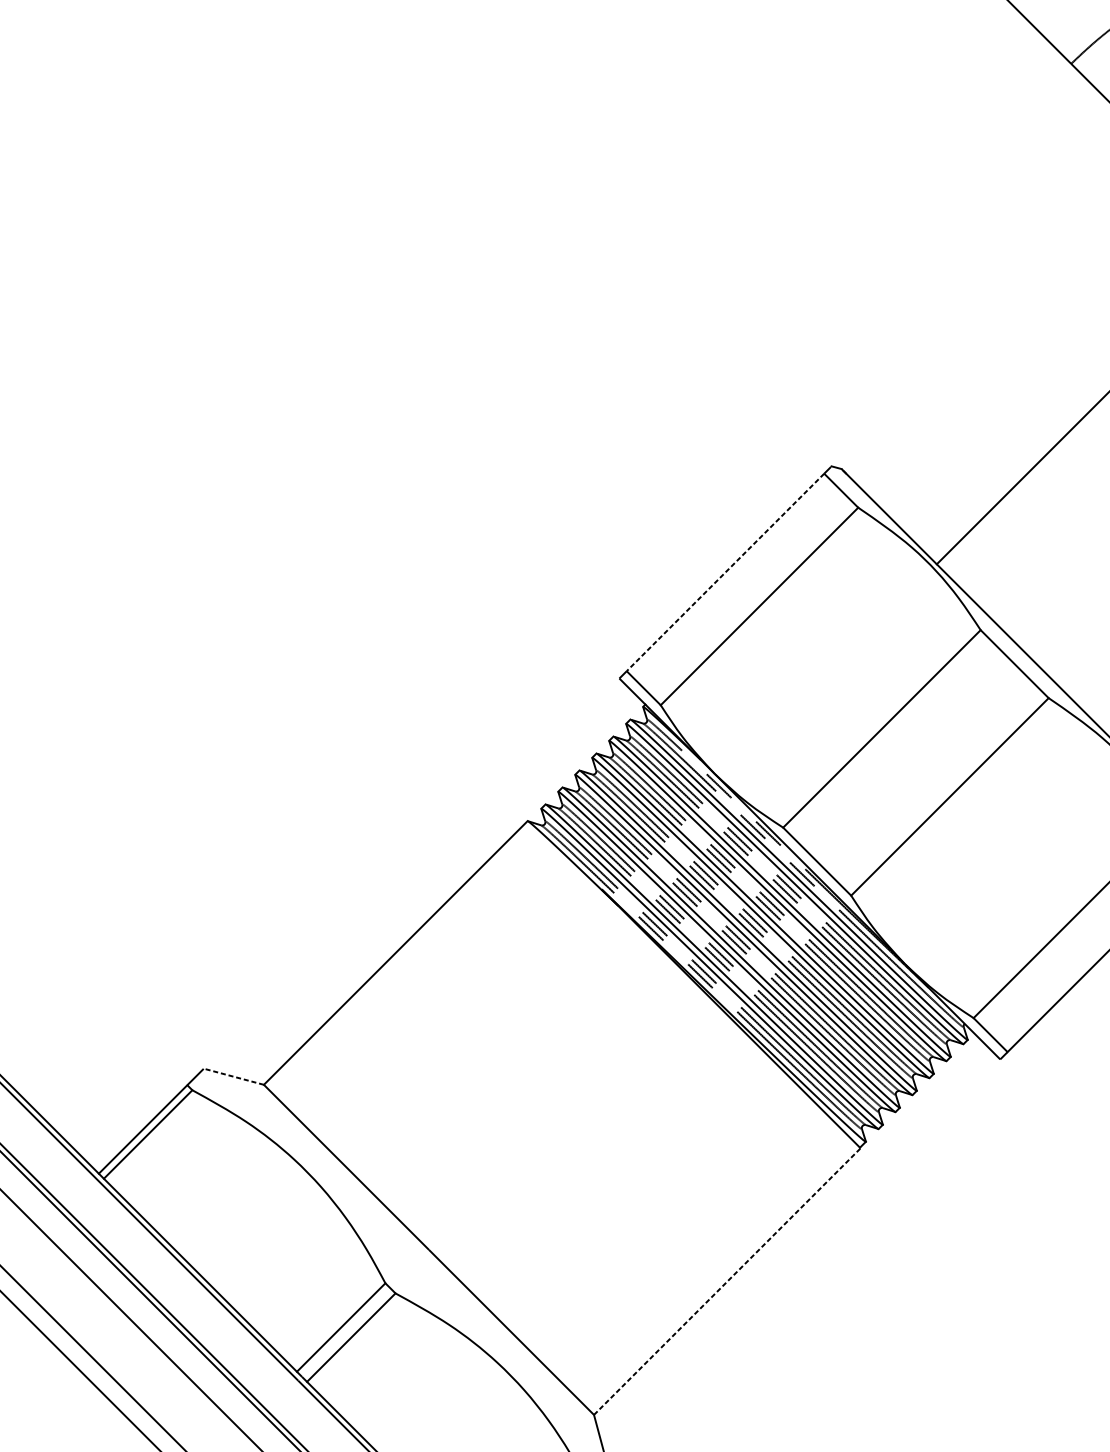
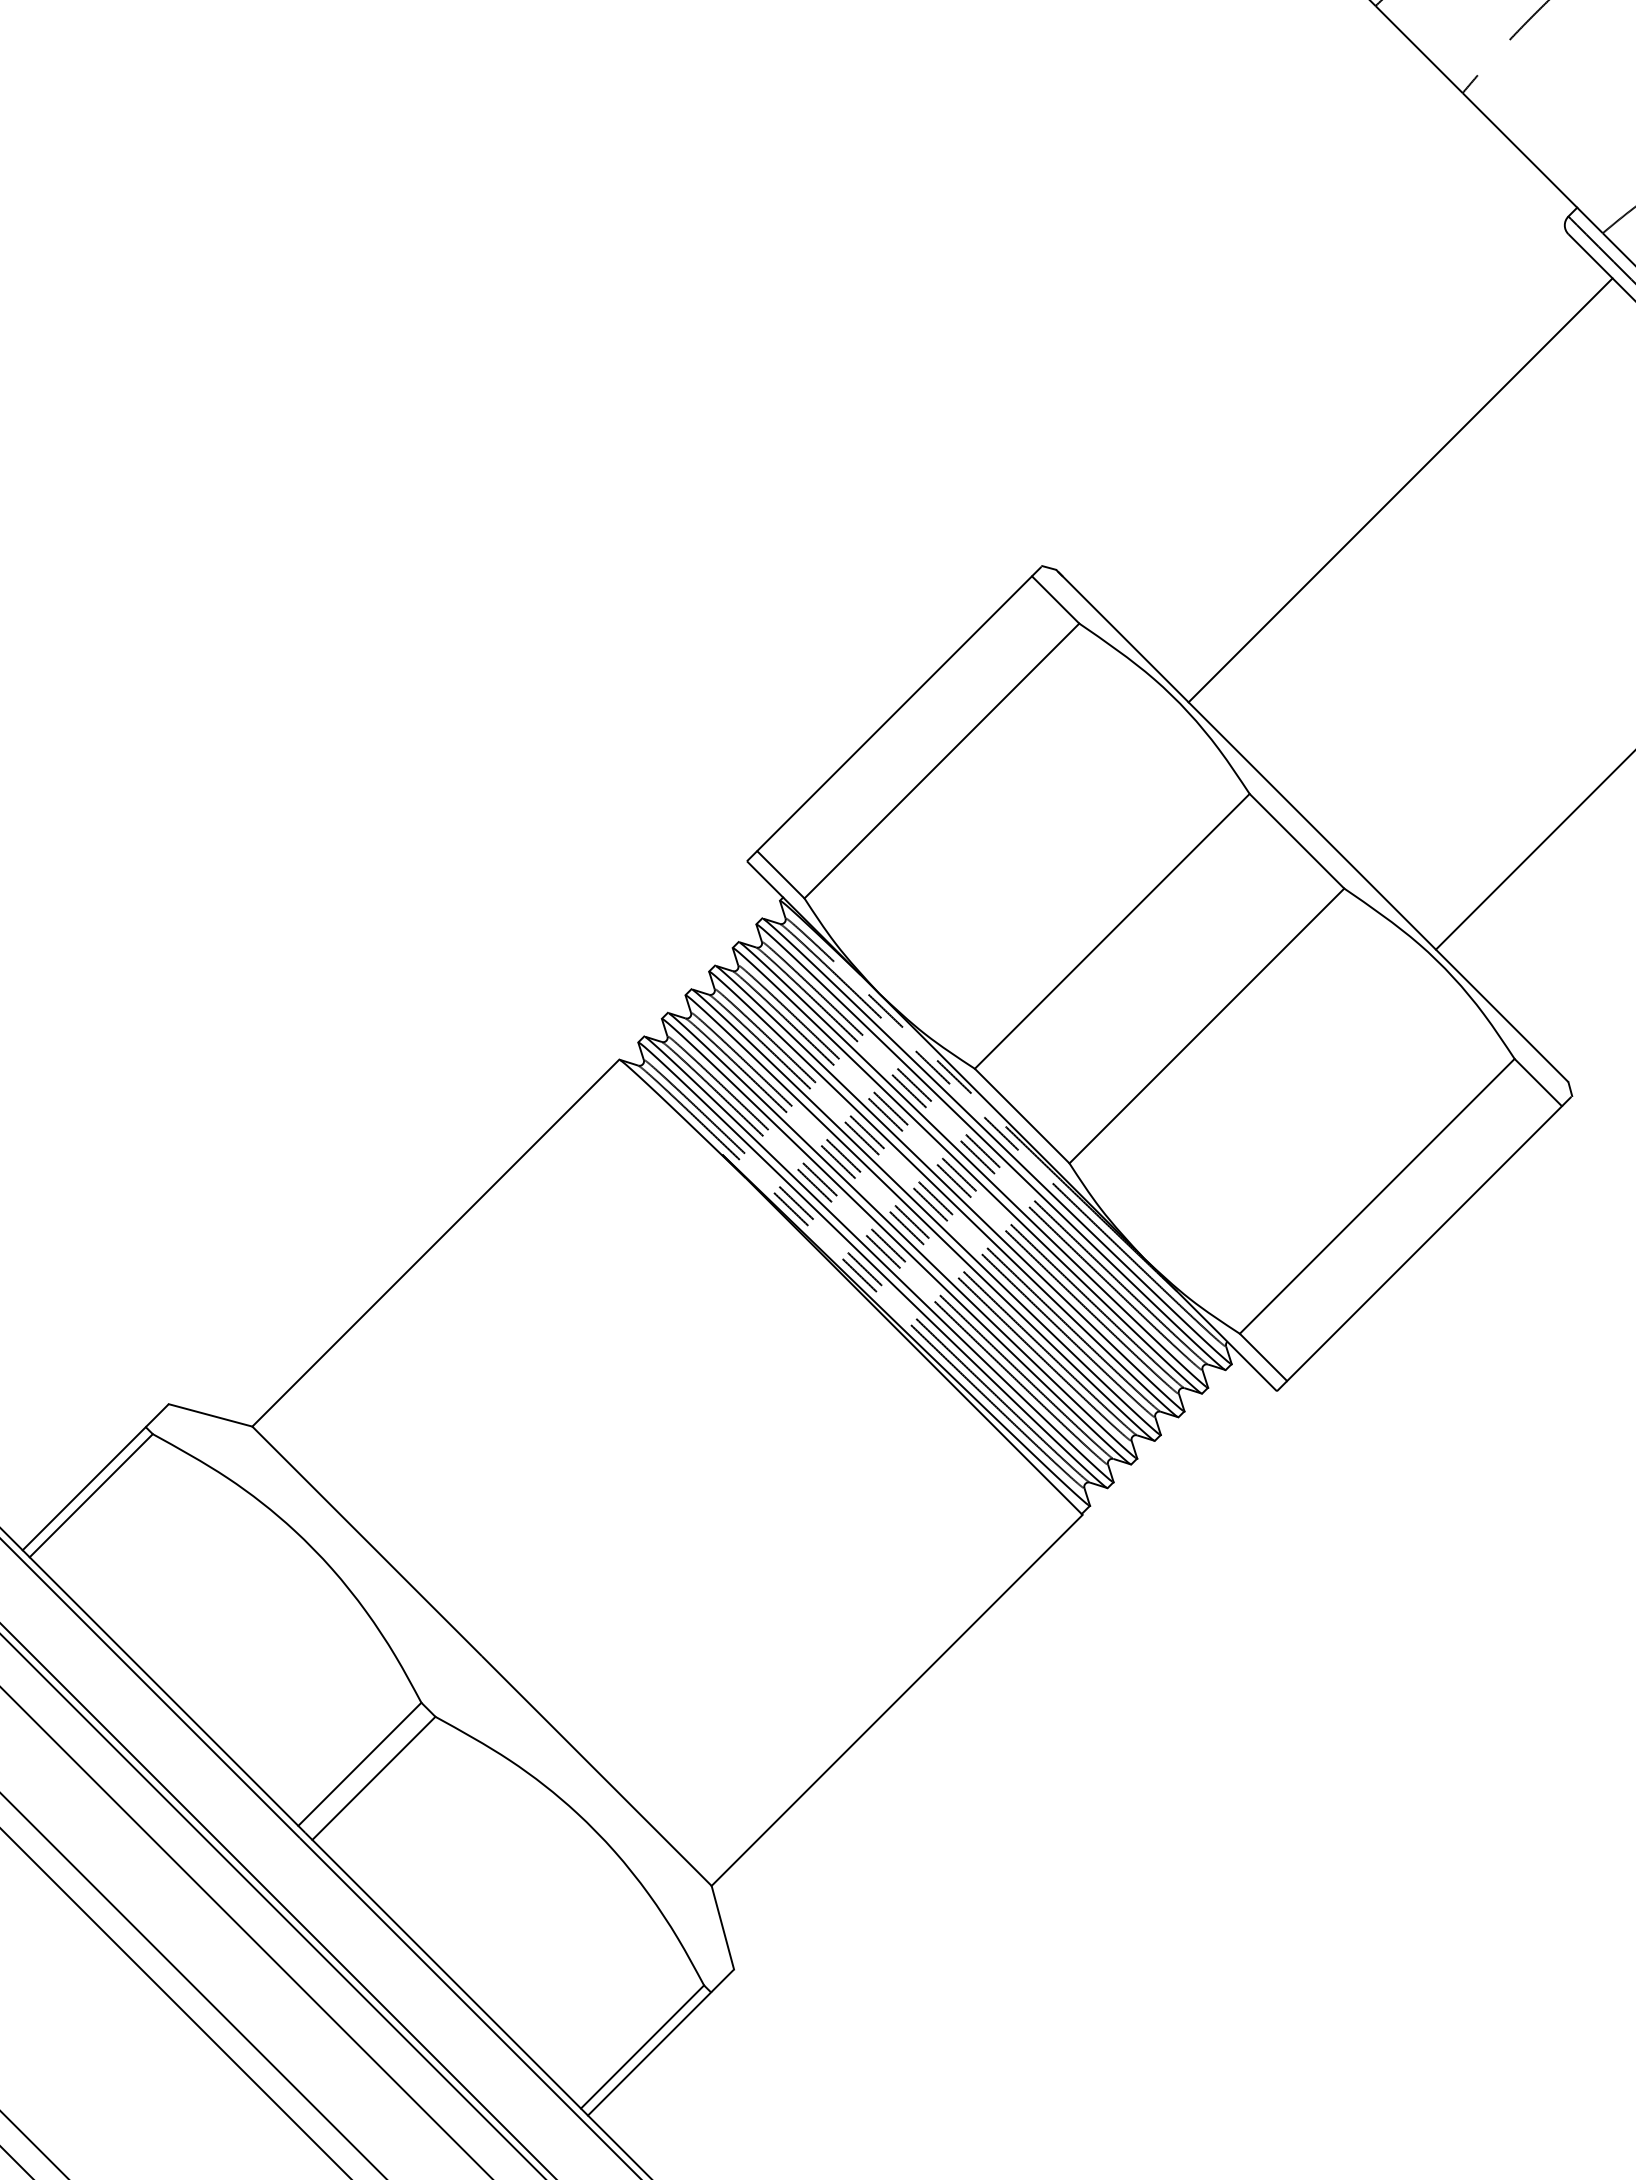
line: (725, 573) -> (894, 714), dashed -> solid
line: (233, 1076) -> (210, 1415), dashed -> solid
line: (727, 1281) -> (897, 1700), dashed -> solid

